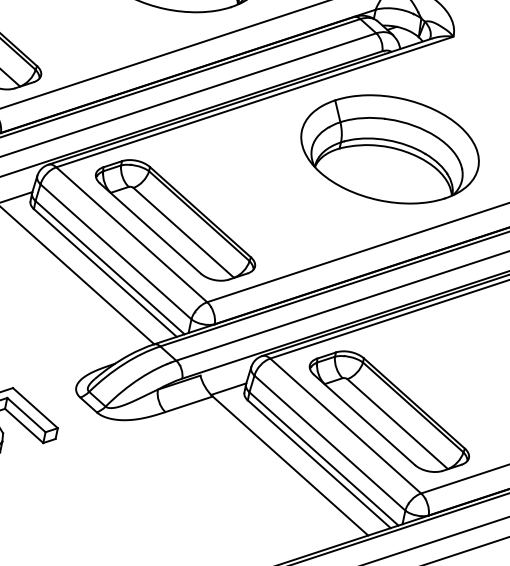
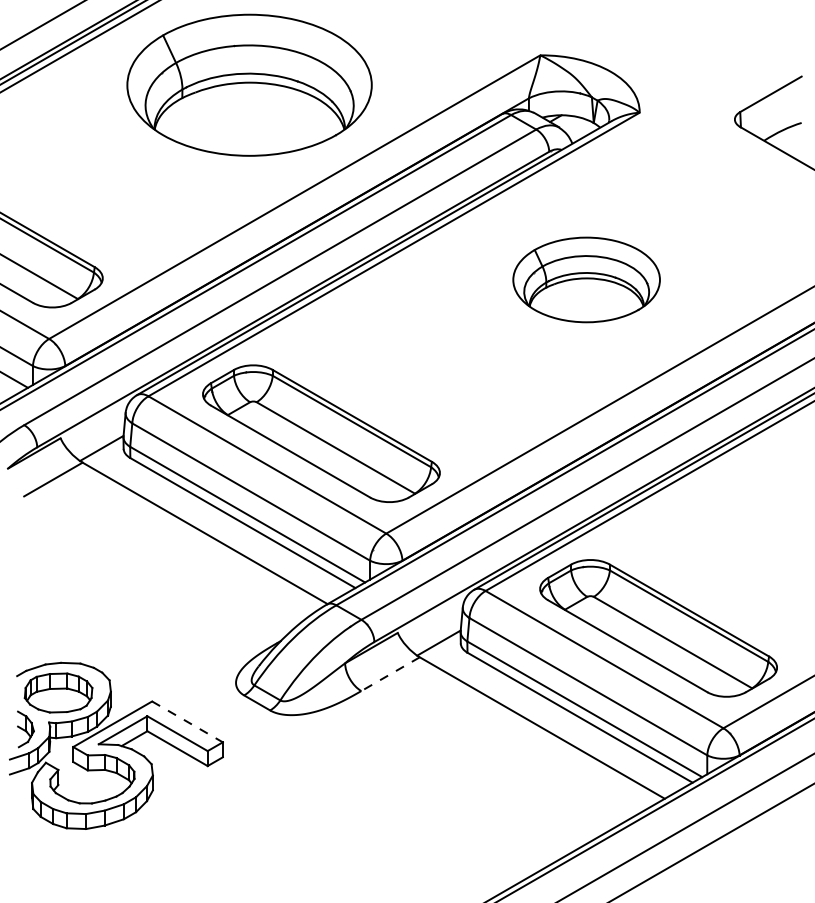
part: (389, 149) -> (586, 279), size x0.6
line: (189, 404) -> (390, 674), solid -> dashed
line: (35, 407) -> (187, 721), solid -> dashed

